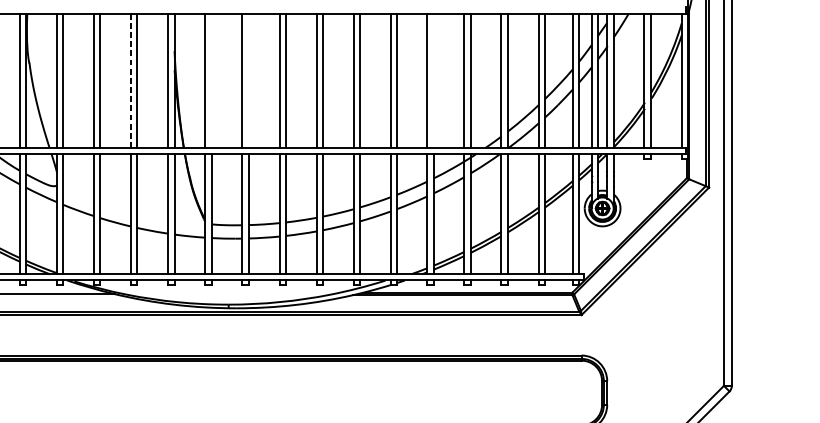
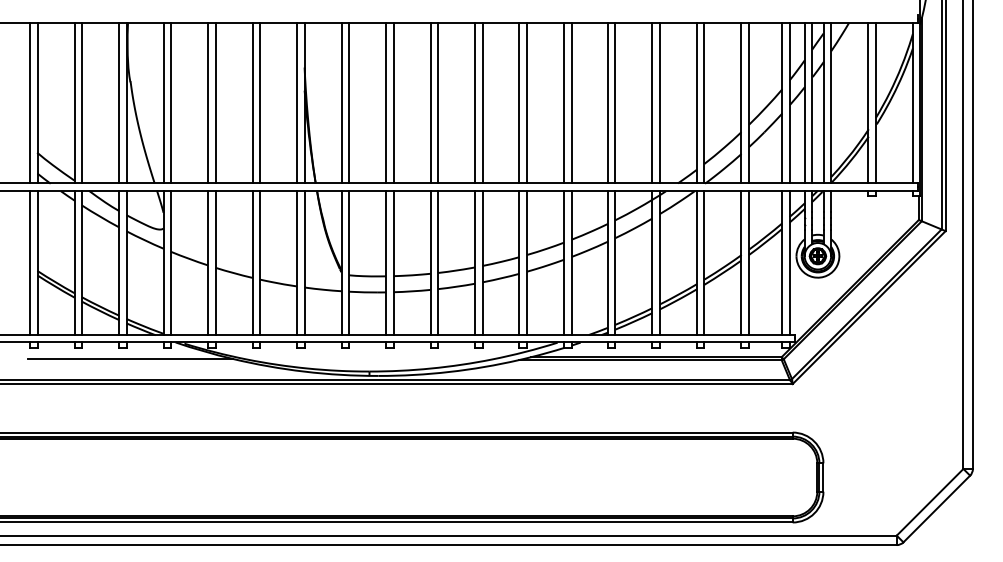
line: (211, 80) -> (349, 102), added
line: (248, 80) -> (393, 102), added
line: (433, 80) -> (615, 102), added
line: (131, 81) -> (252, 103), dashed -> solid

